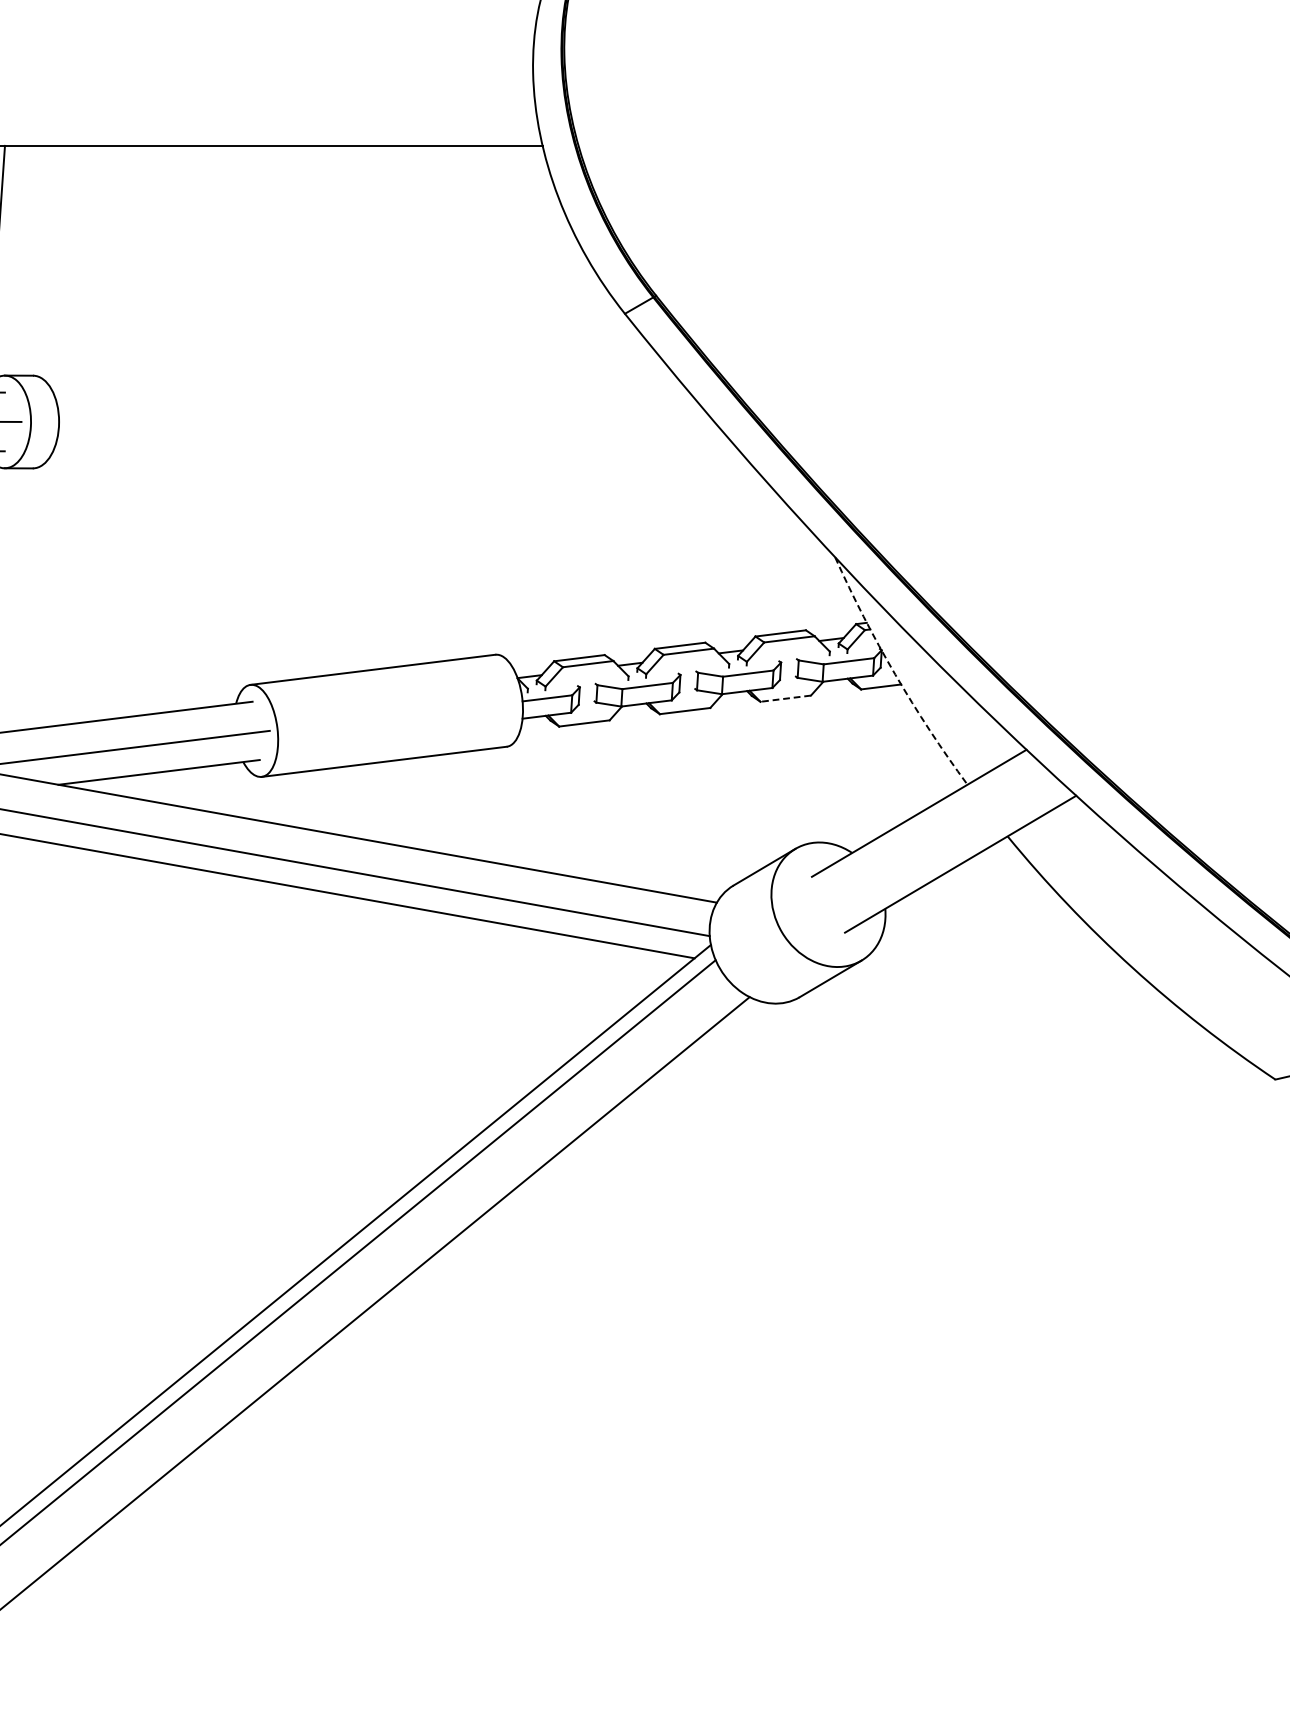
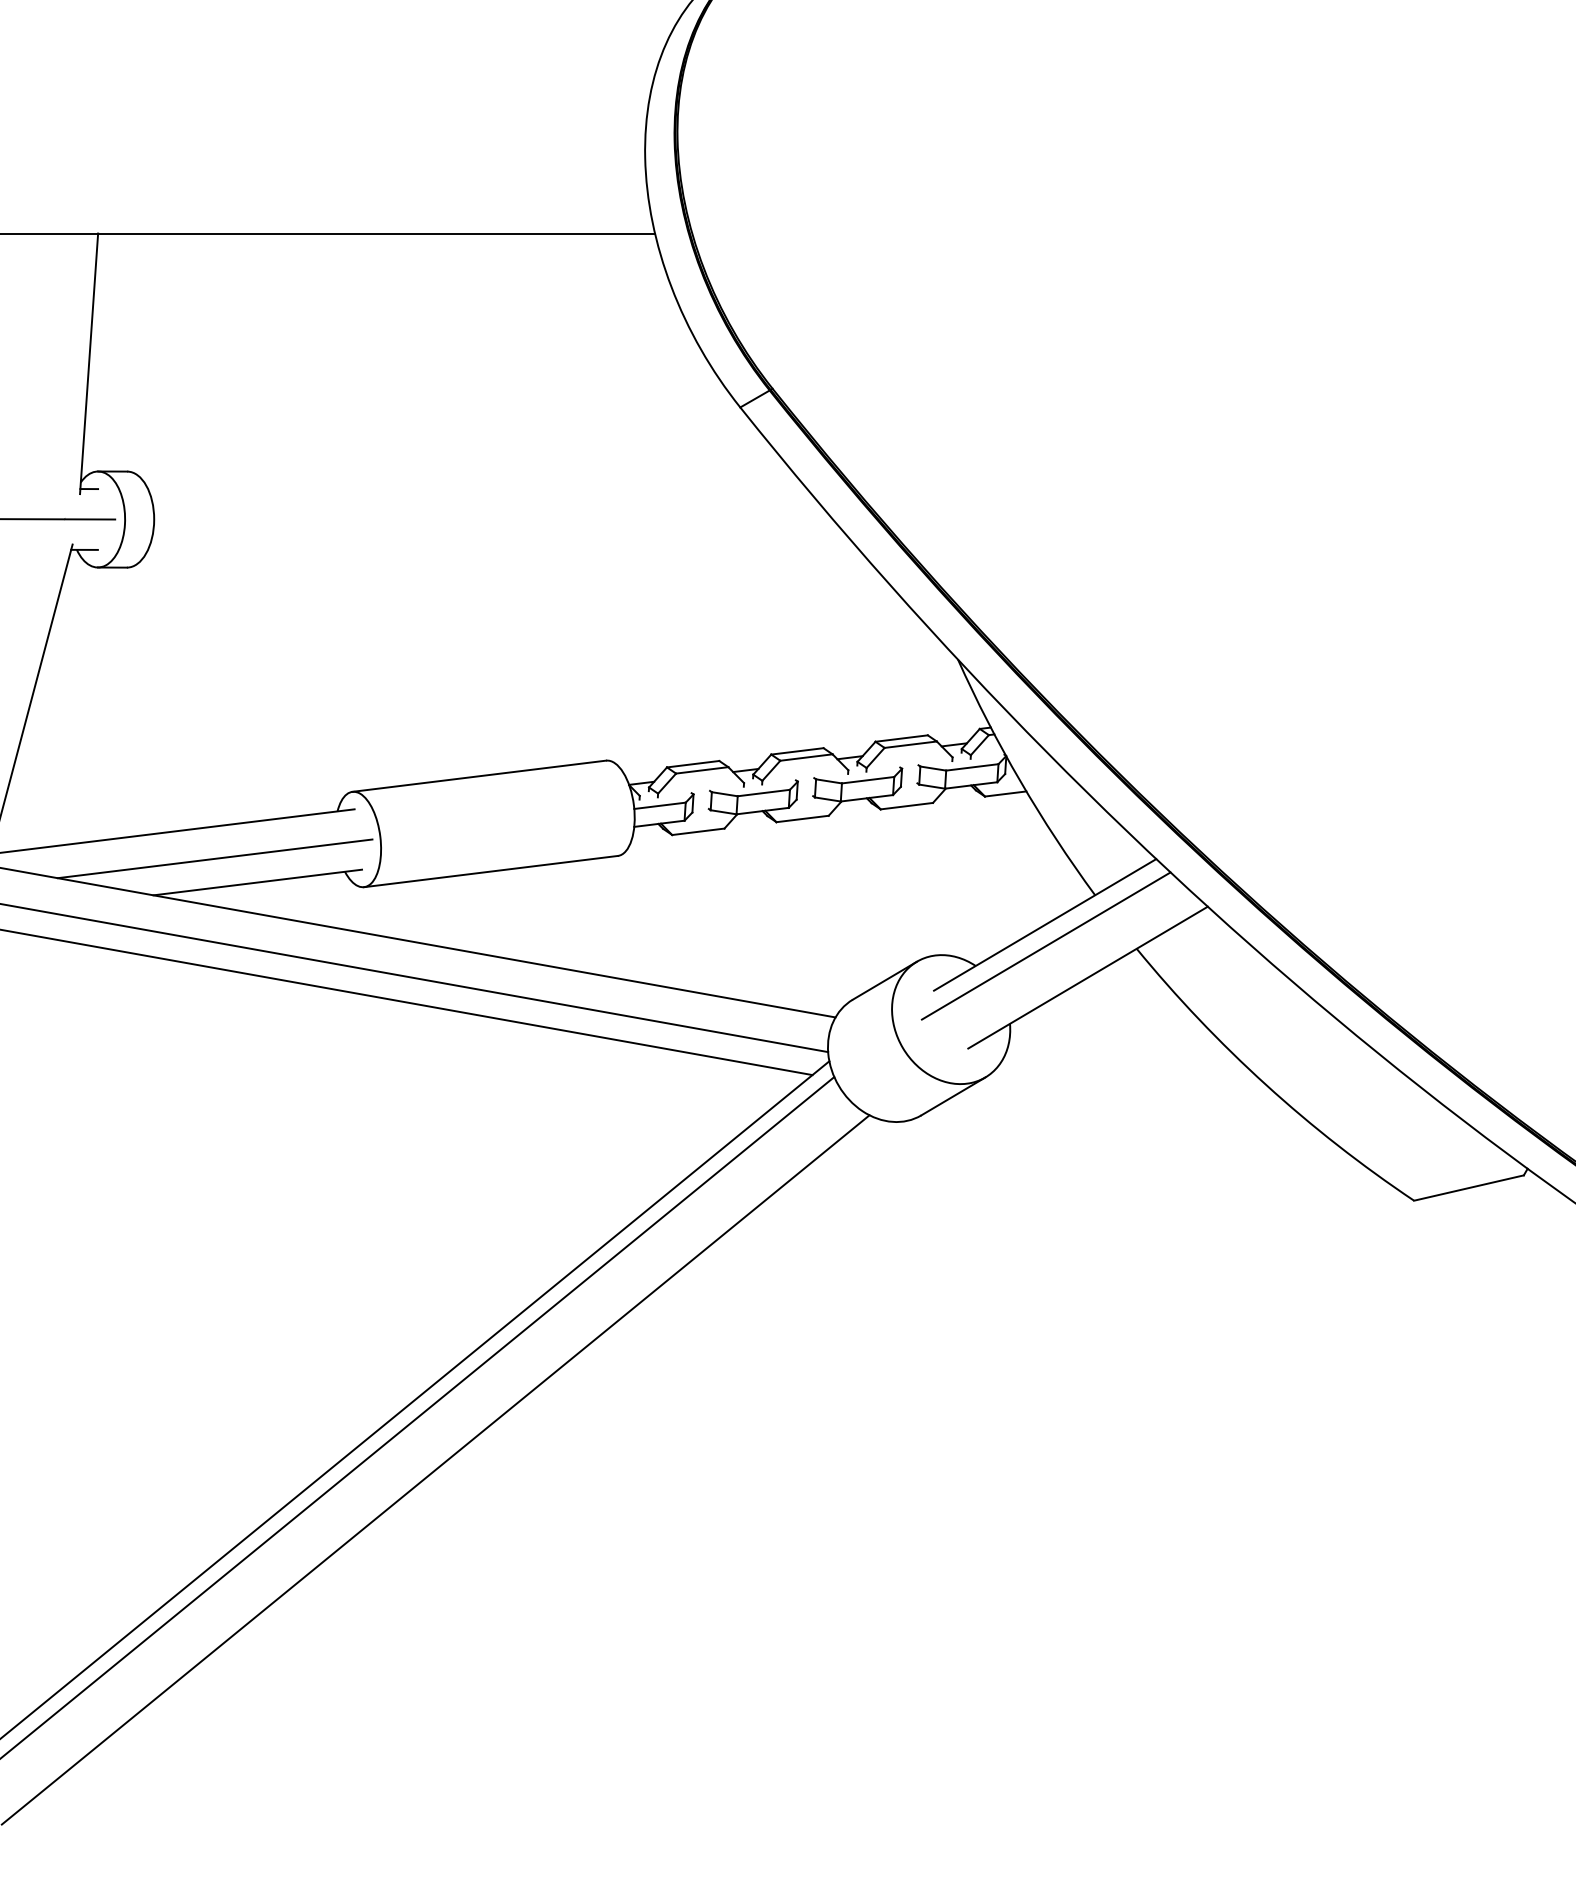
arc: (895, 674) -> (1020, 781), dashed -> solid
line: (785, 699) -> (906, 806), dashed -> solid
line: (919, 833) -> (1045, 945), added

